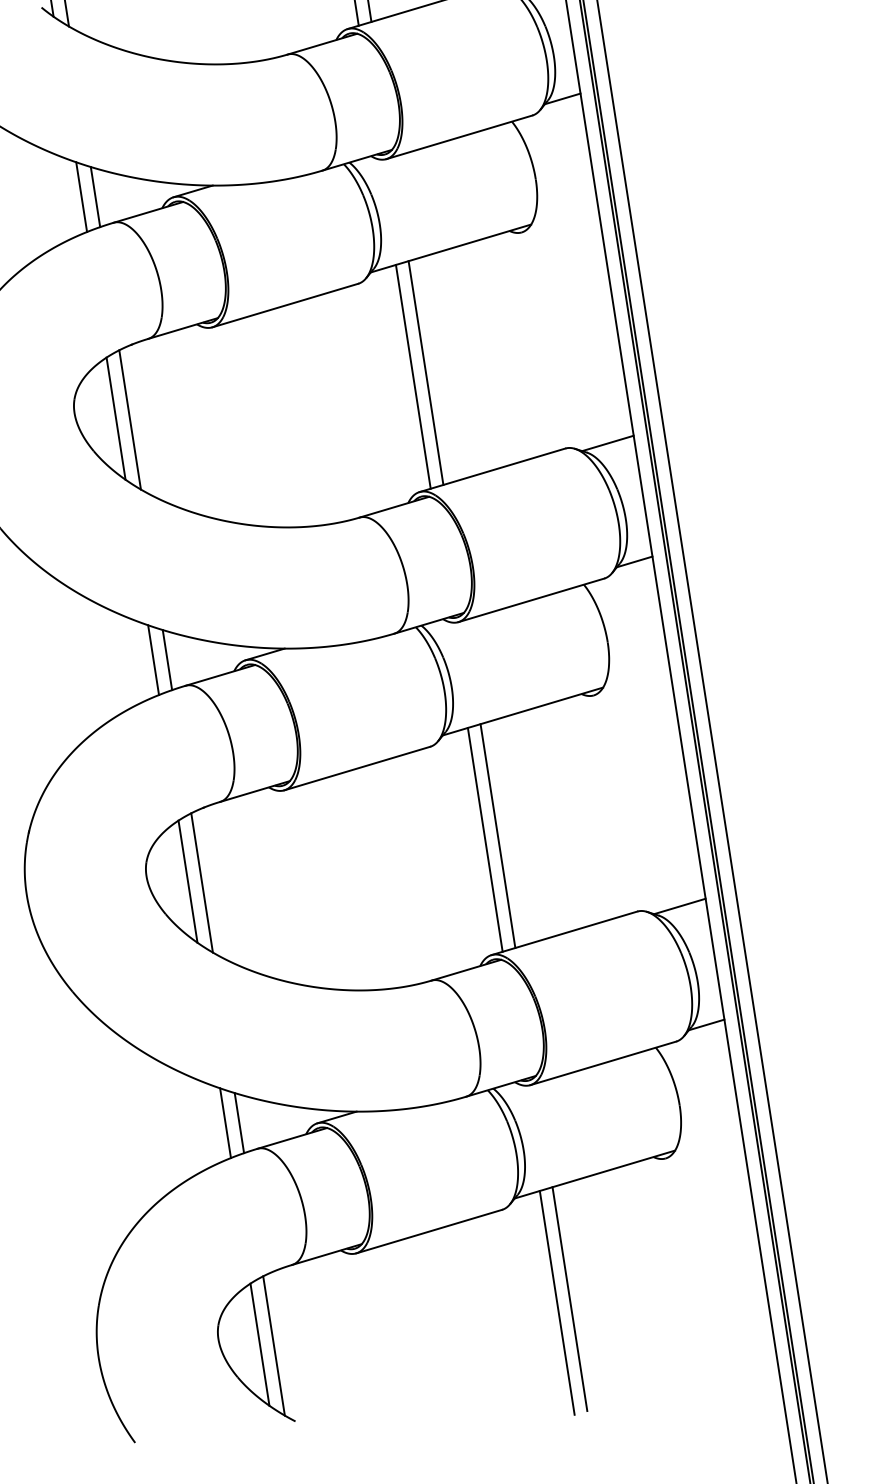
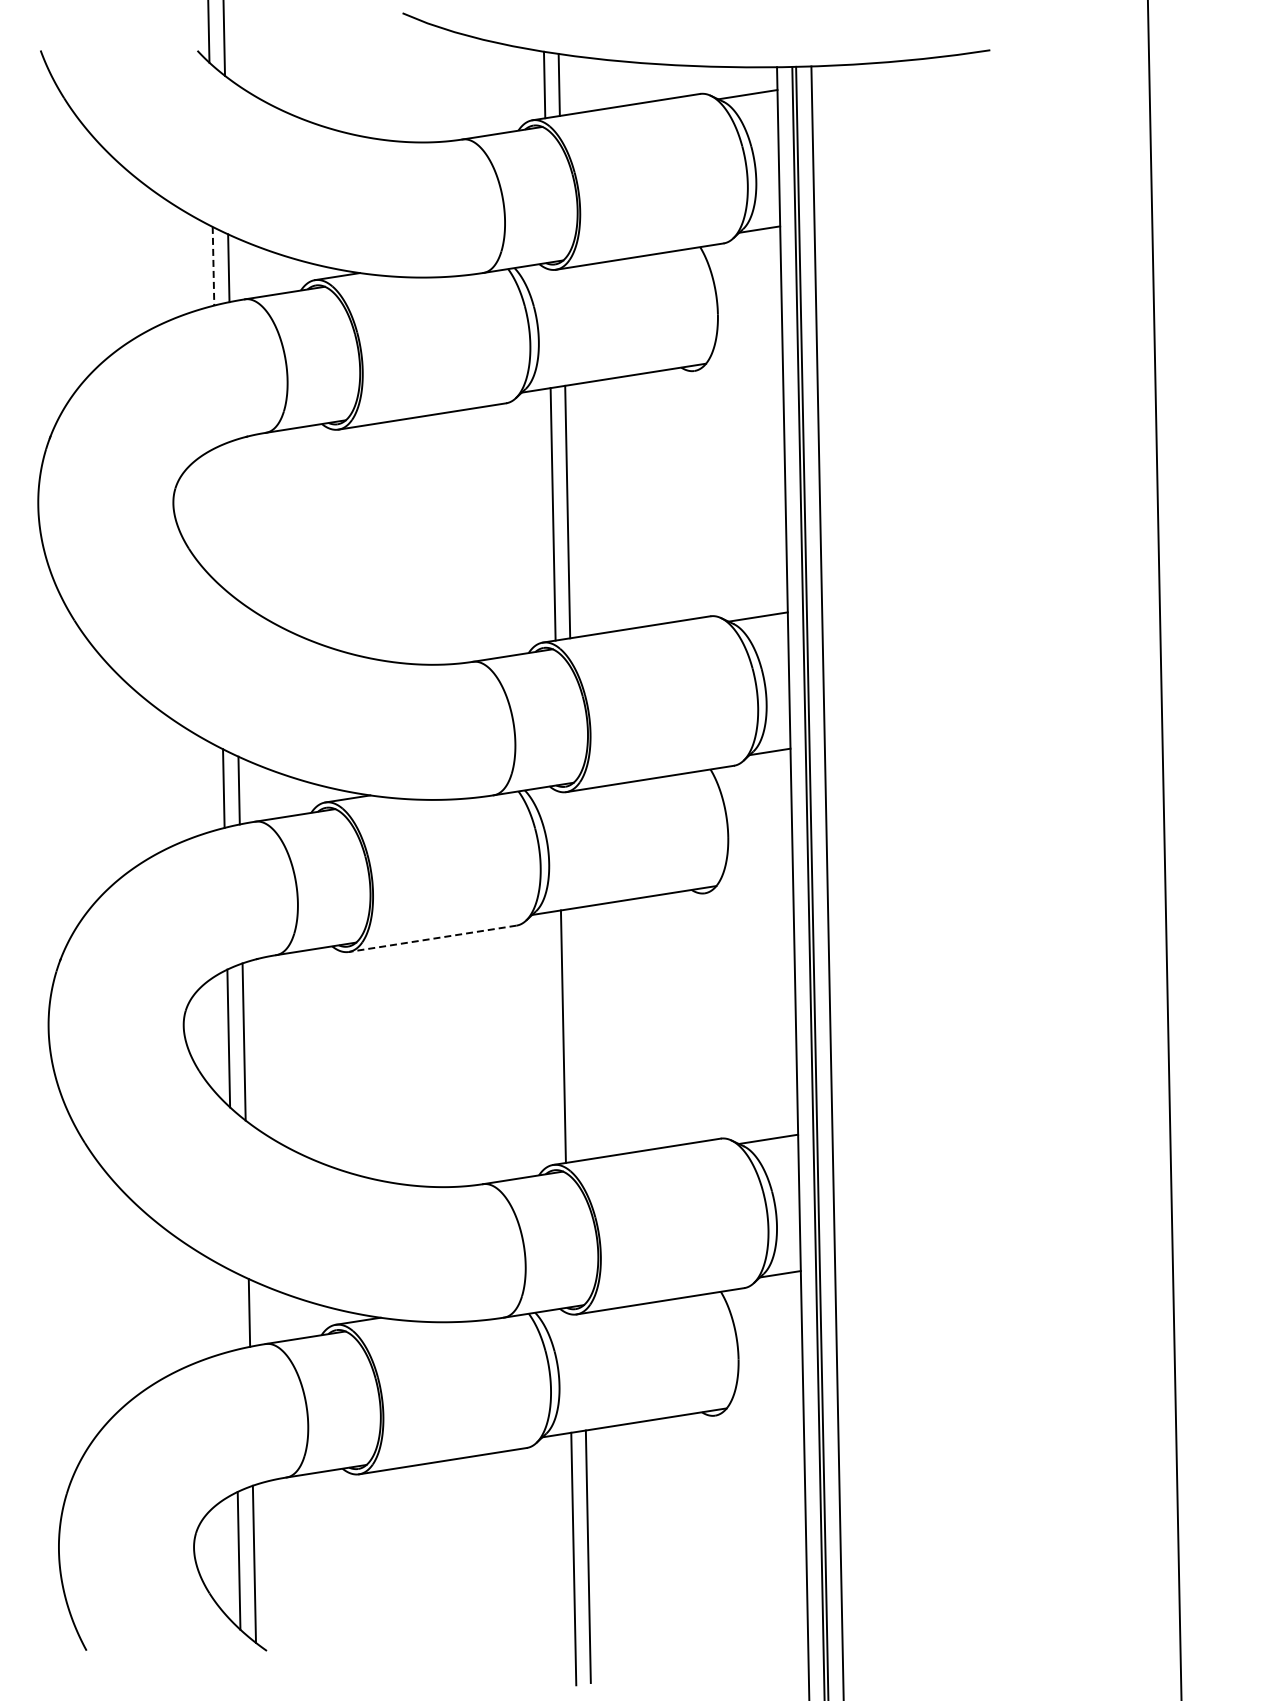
line: (81, 197) -> (213, 266), solid -> dashed
line: (116, 418) -> (218, 516), removed
line: (129, 419) -> (233, 519), removed
line: (357, 768) -> (432, 938), solid -> dashed
line: (497, 836) -> (577, 1034), removed
line: (224, 1122) -> (233, 1310), removed

